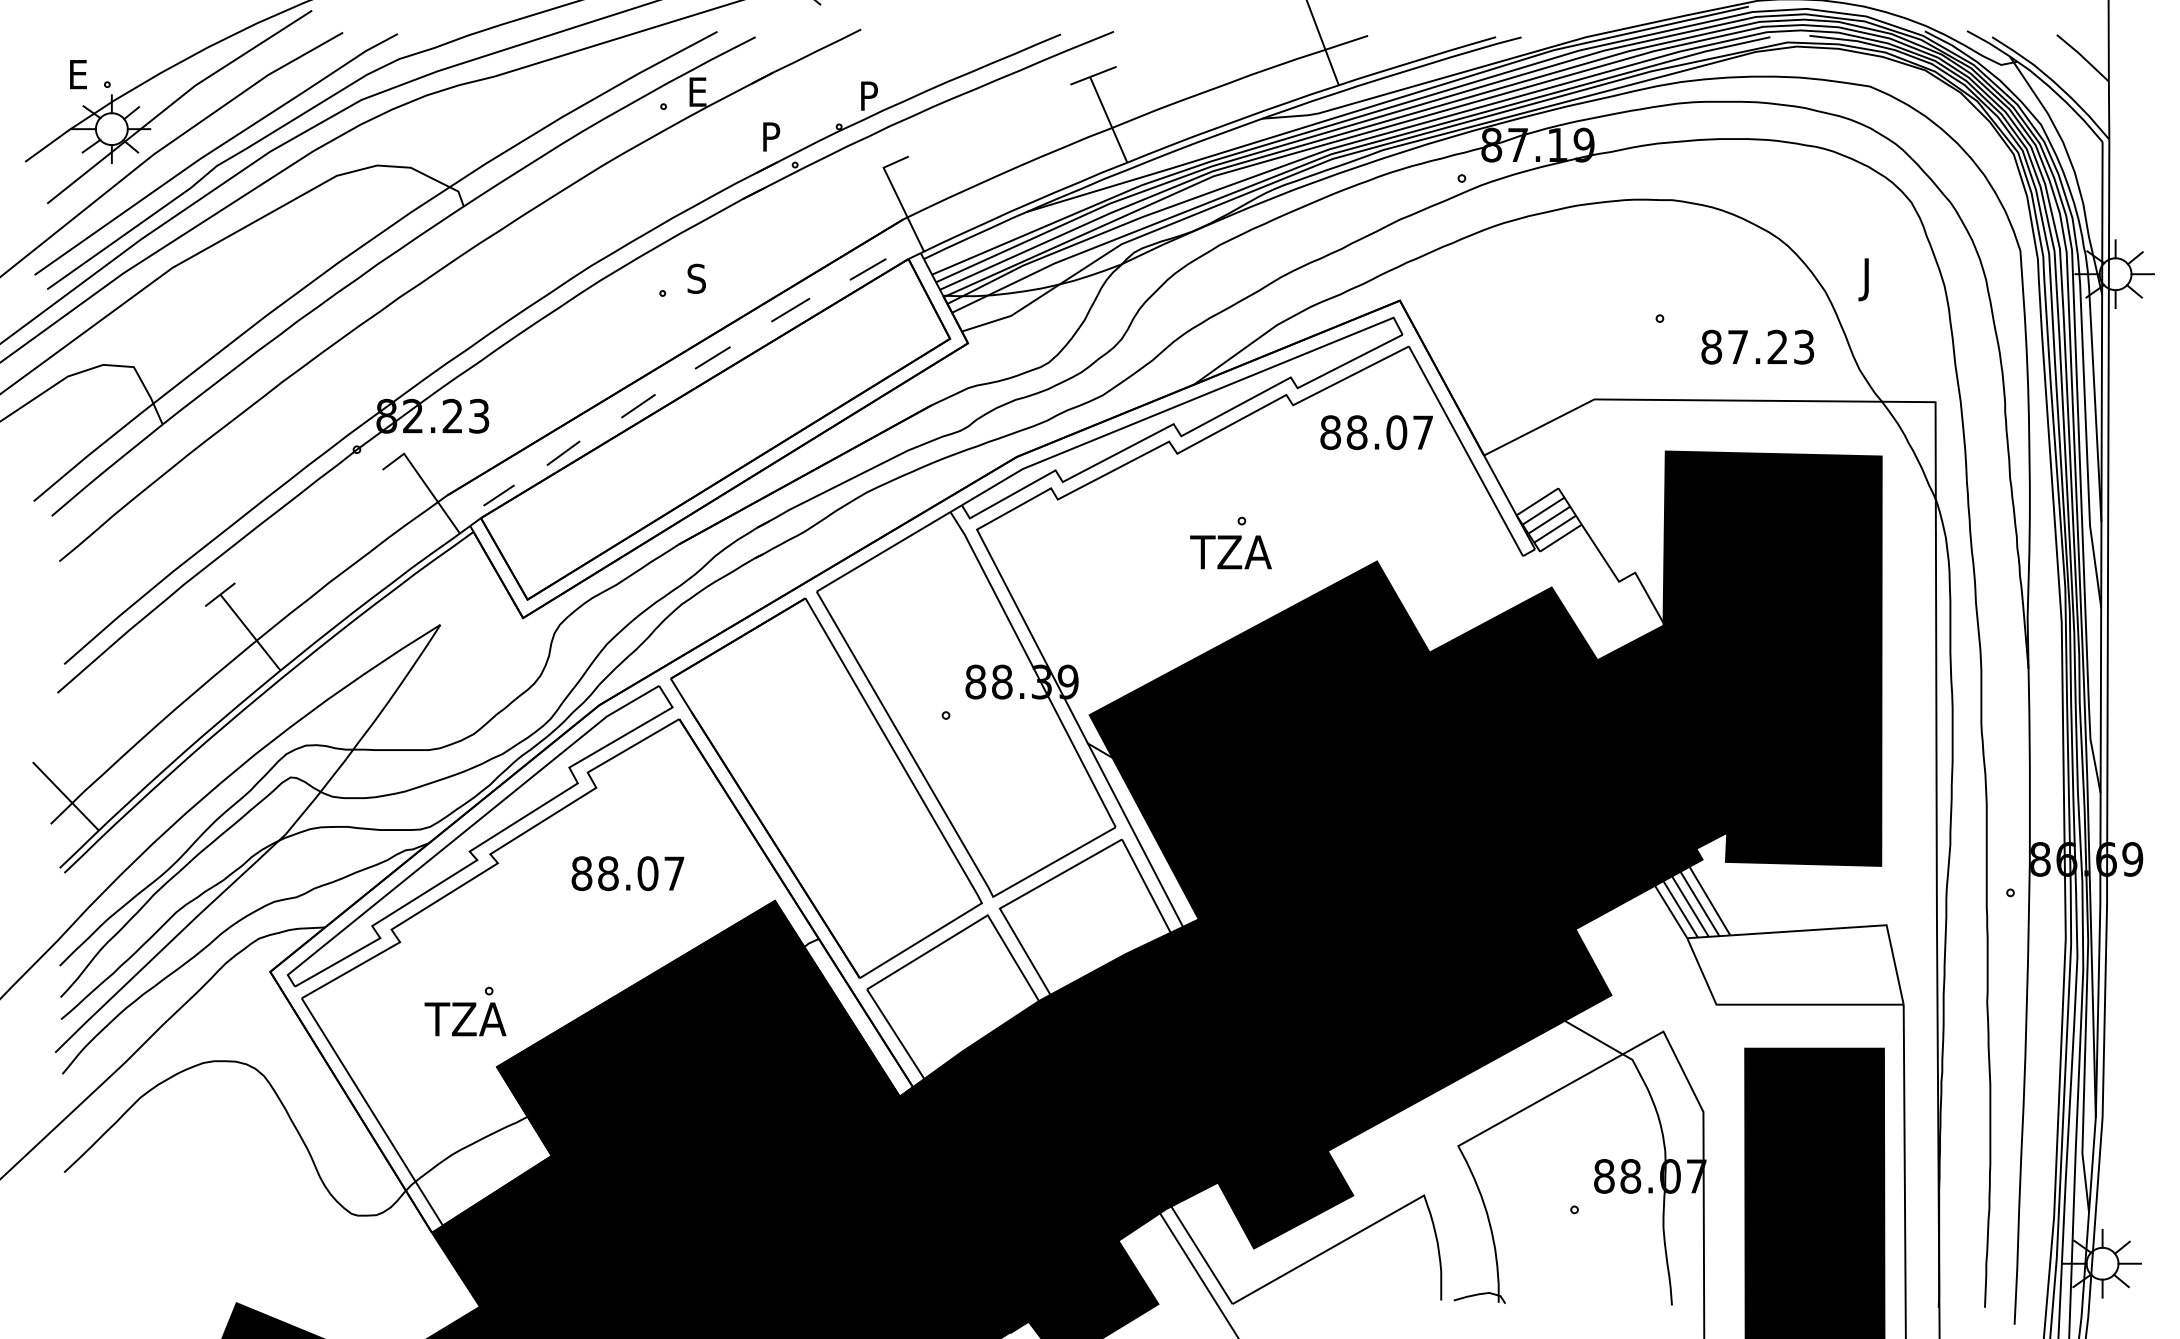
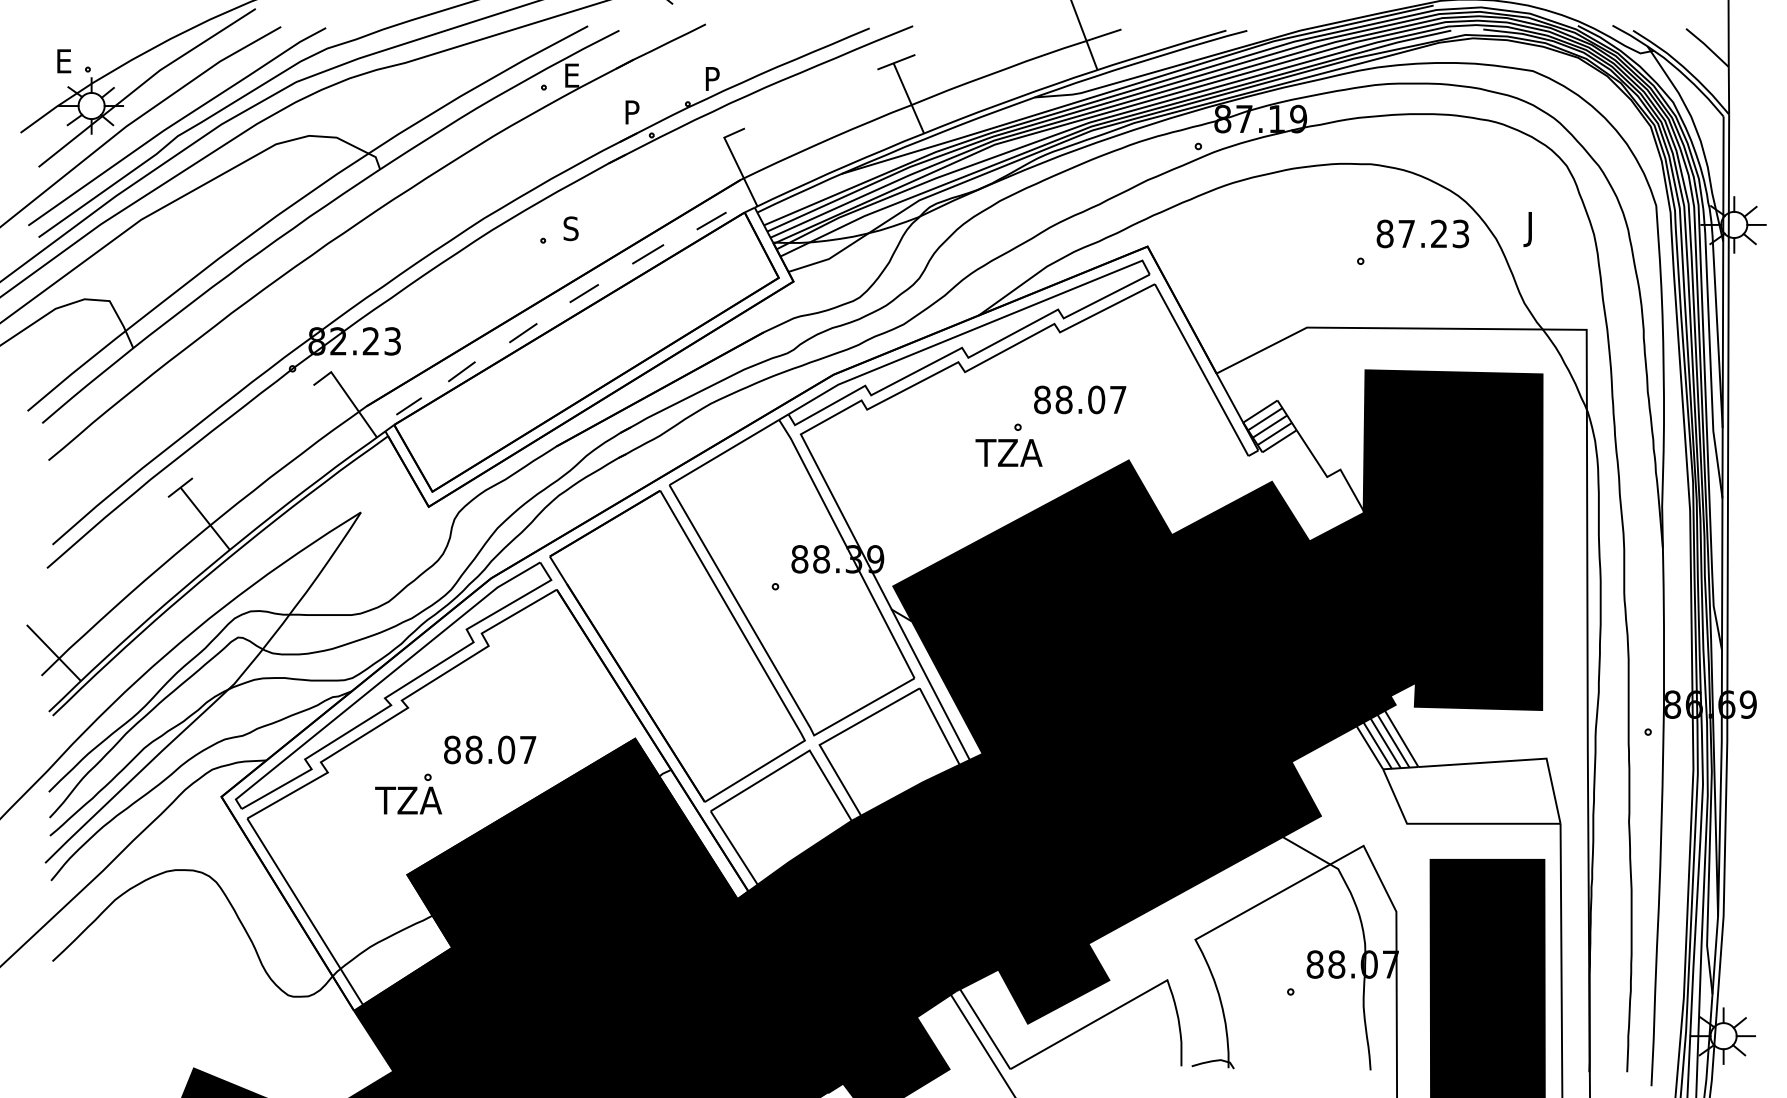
text: (1757, 346) -> (1422, 233), moved
text: (1376, 432) -> (1080, 399), moved
text: (627, 873) -> (489, 749), moved
part: (465, 1011) -> (408, 794), moved

